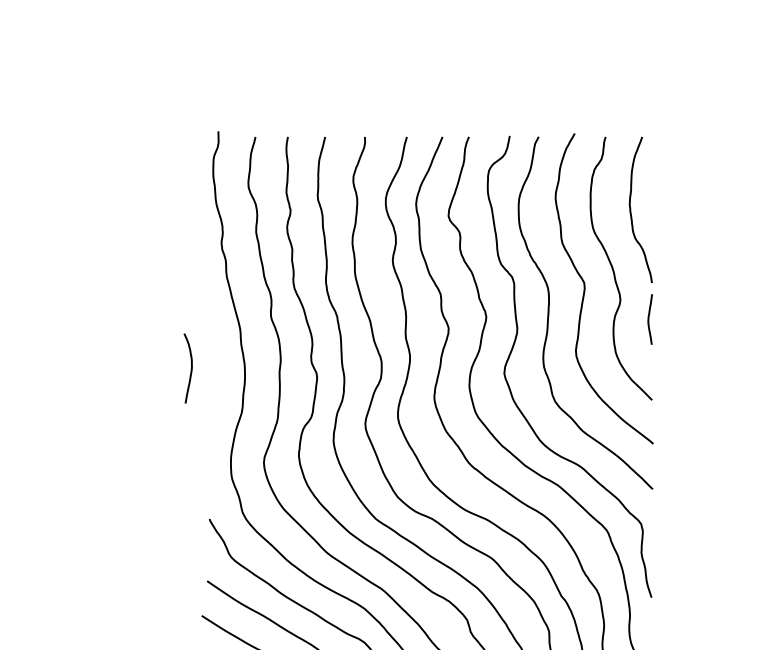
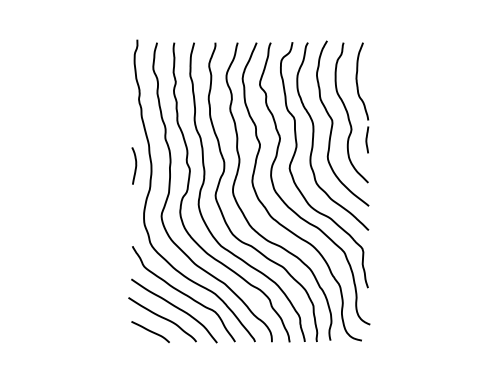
curve: (190, 367) -> (135, 165), moved

